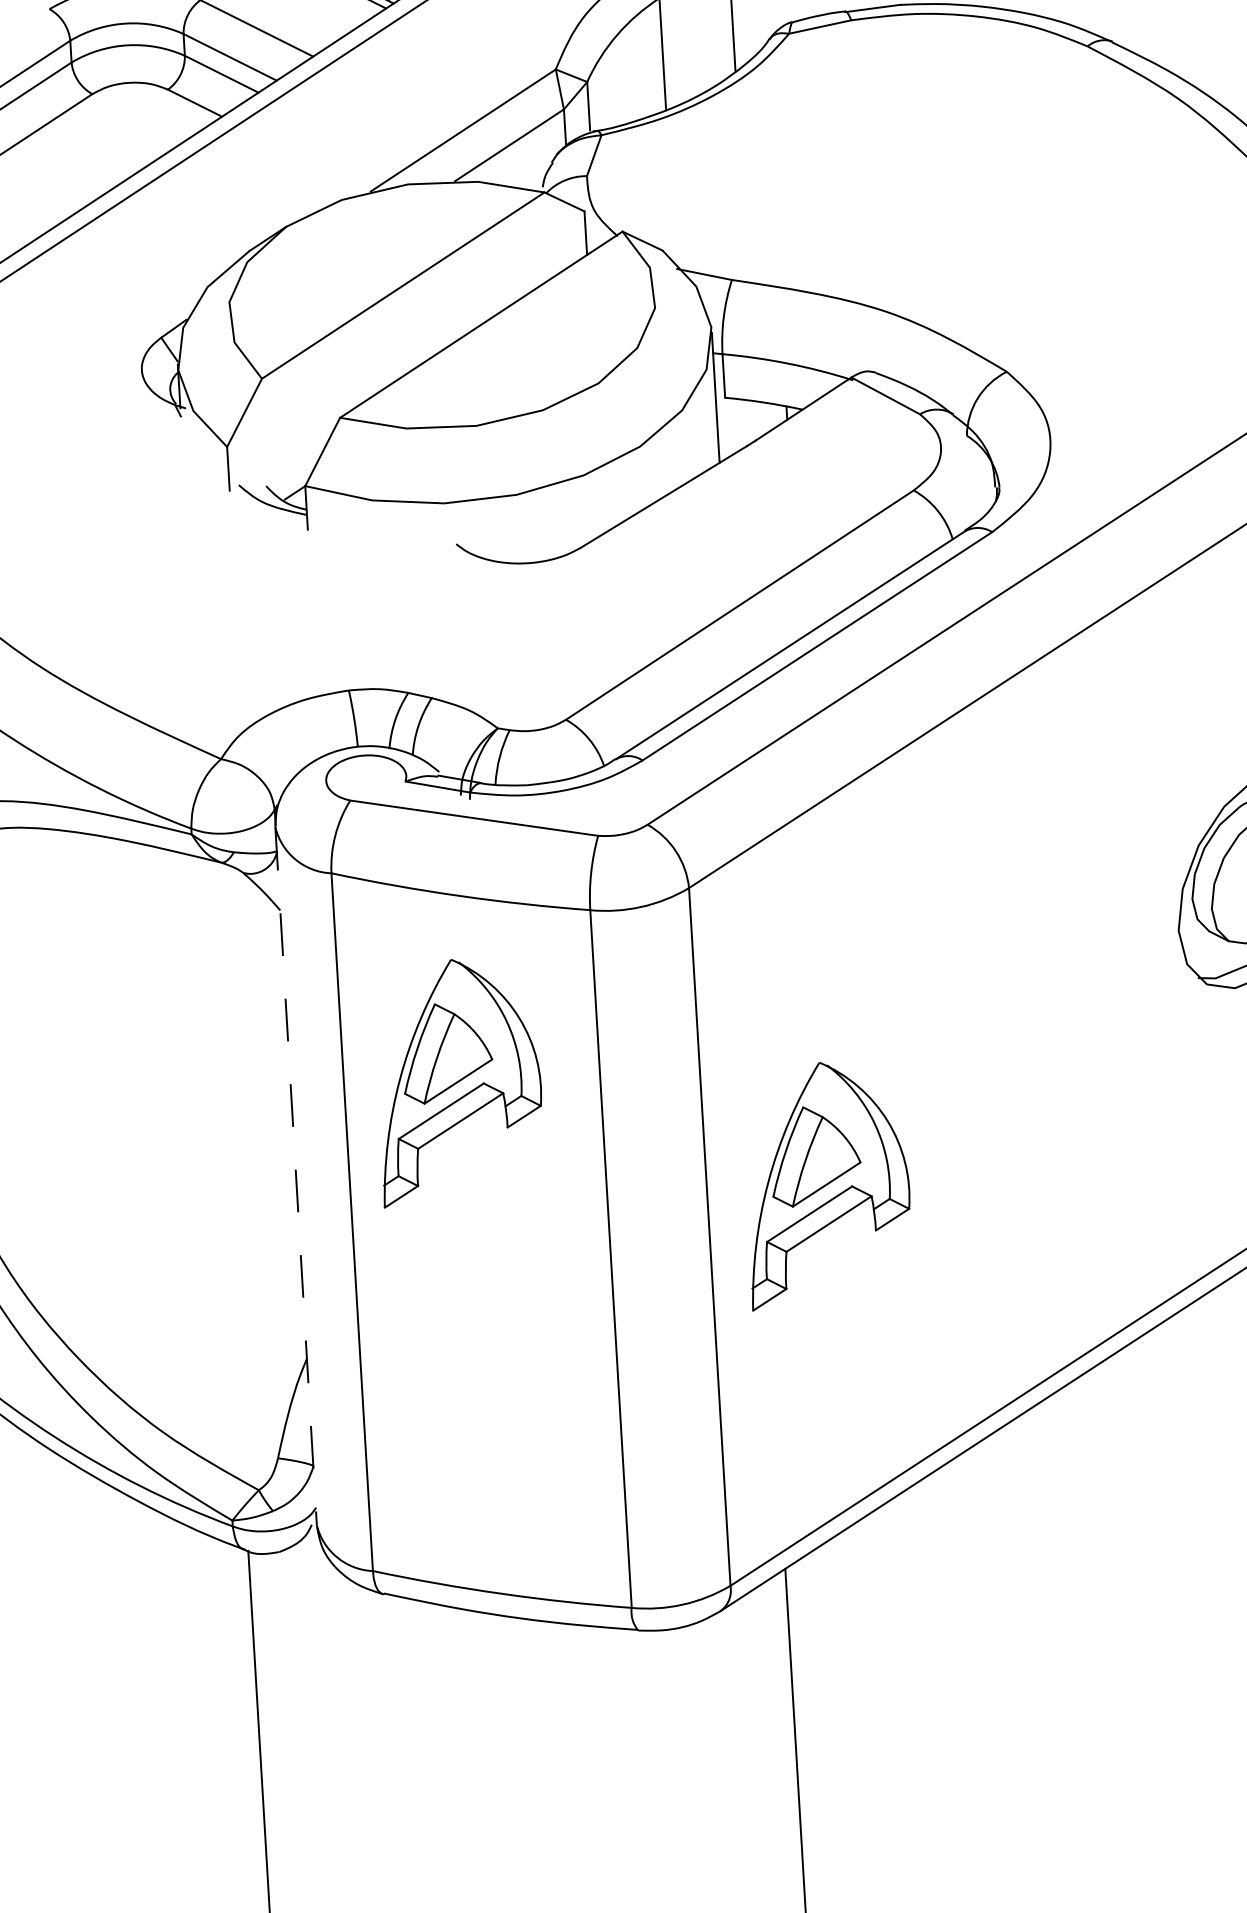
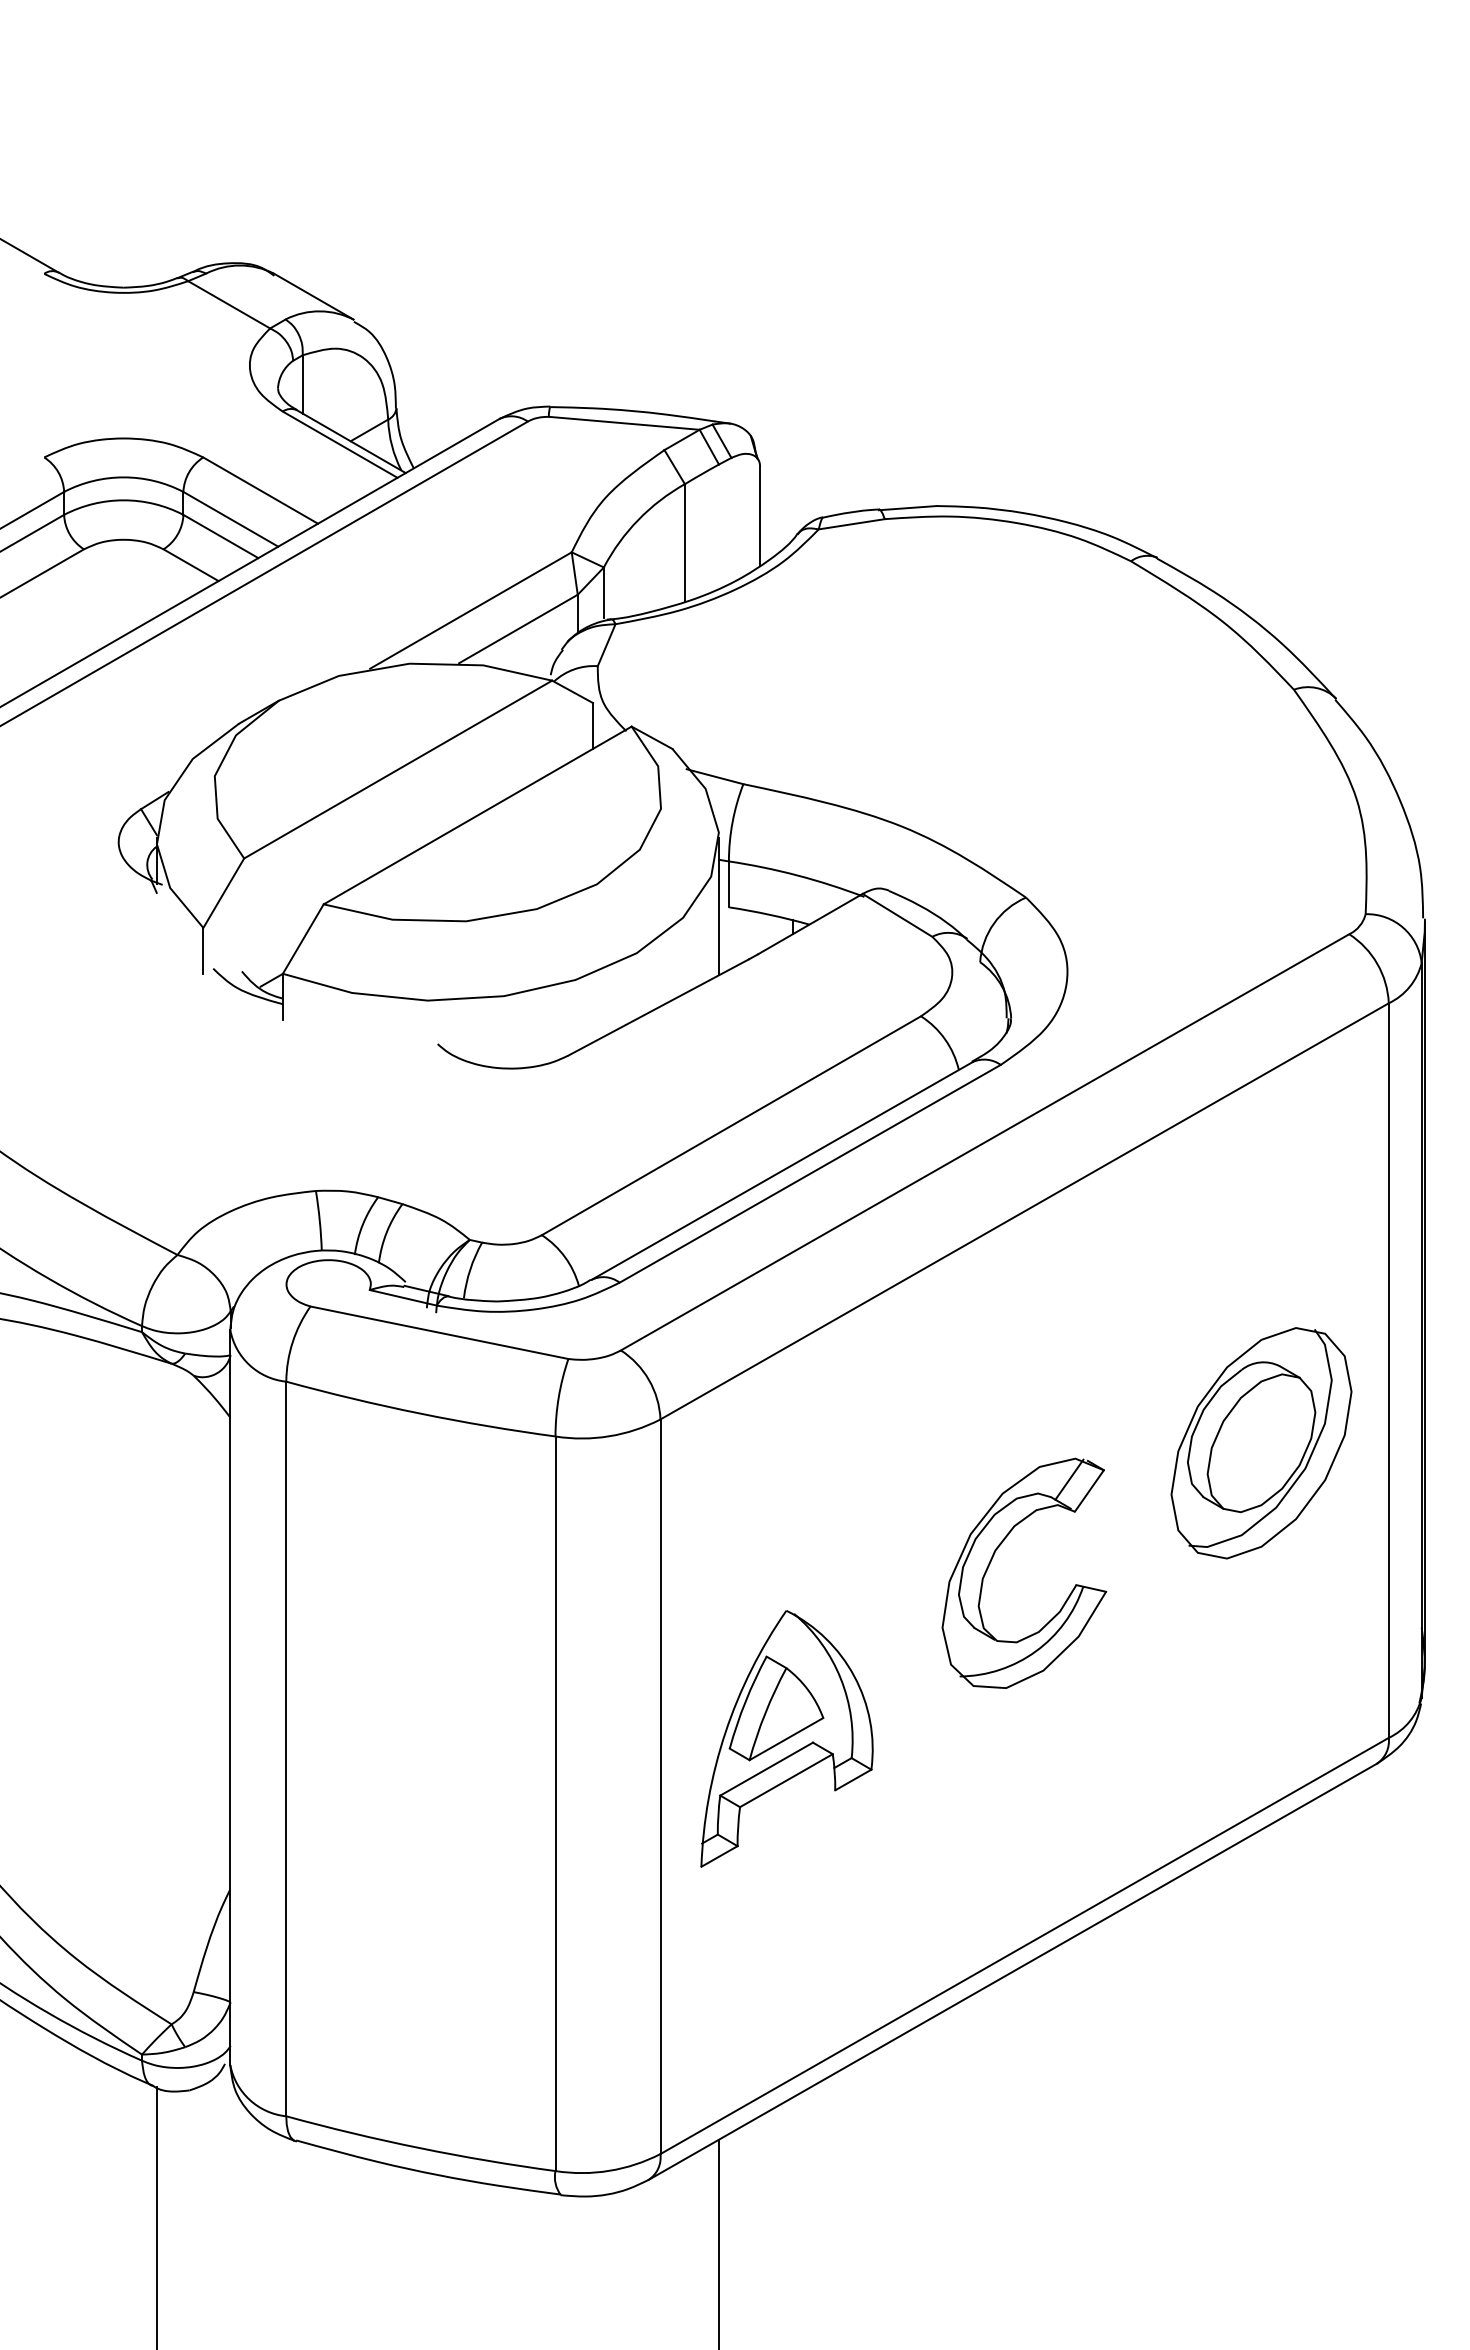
part: (1013, 1000) -> (993, 1557), added
part: (458, 1081) -> (406, 1607), removed
line: (296, 1177) -> (230, 1698), dashed -> solid

